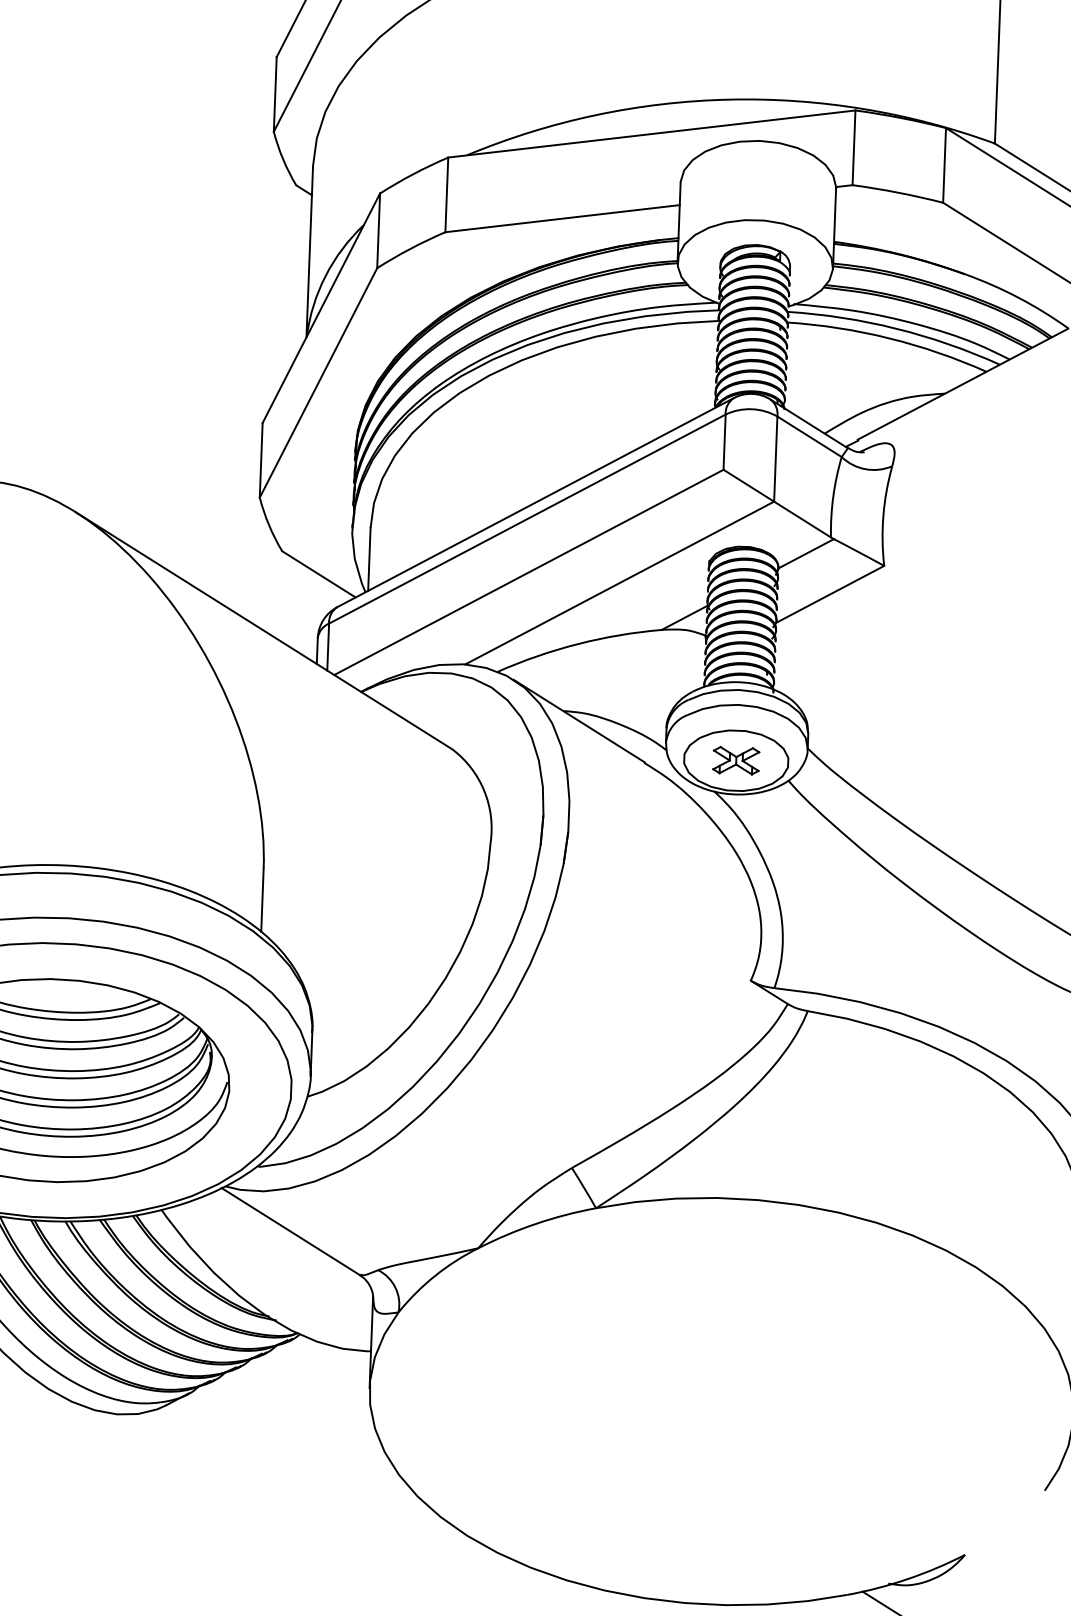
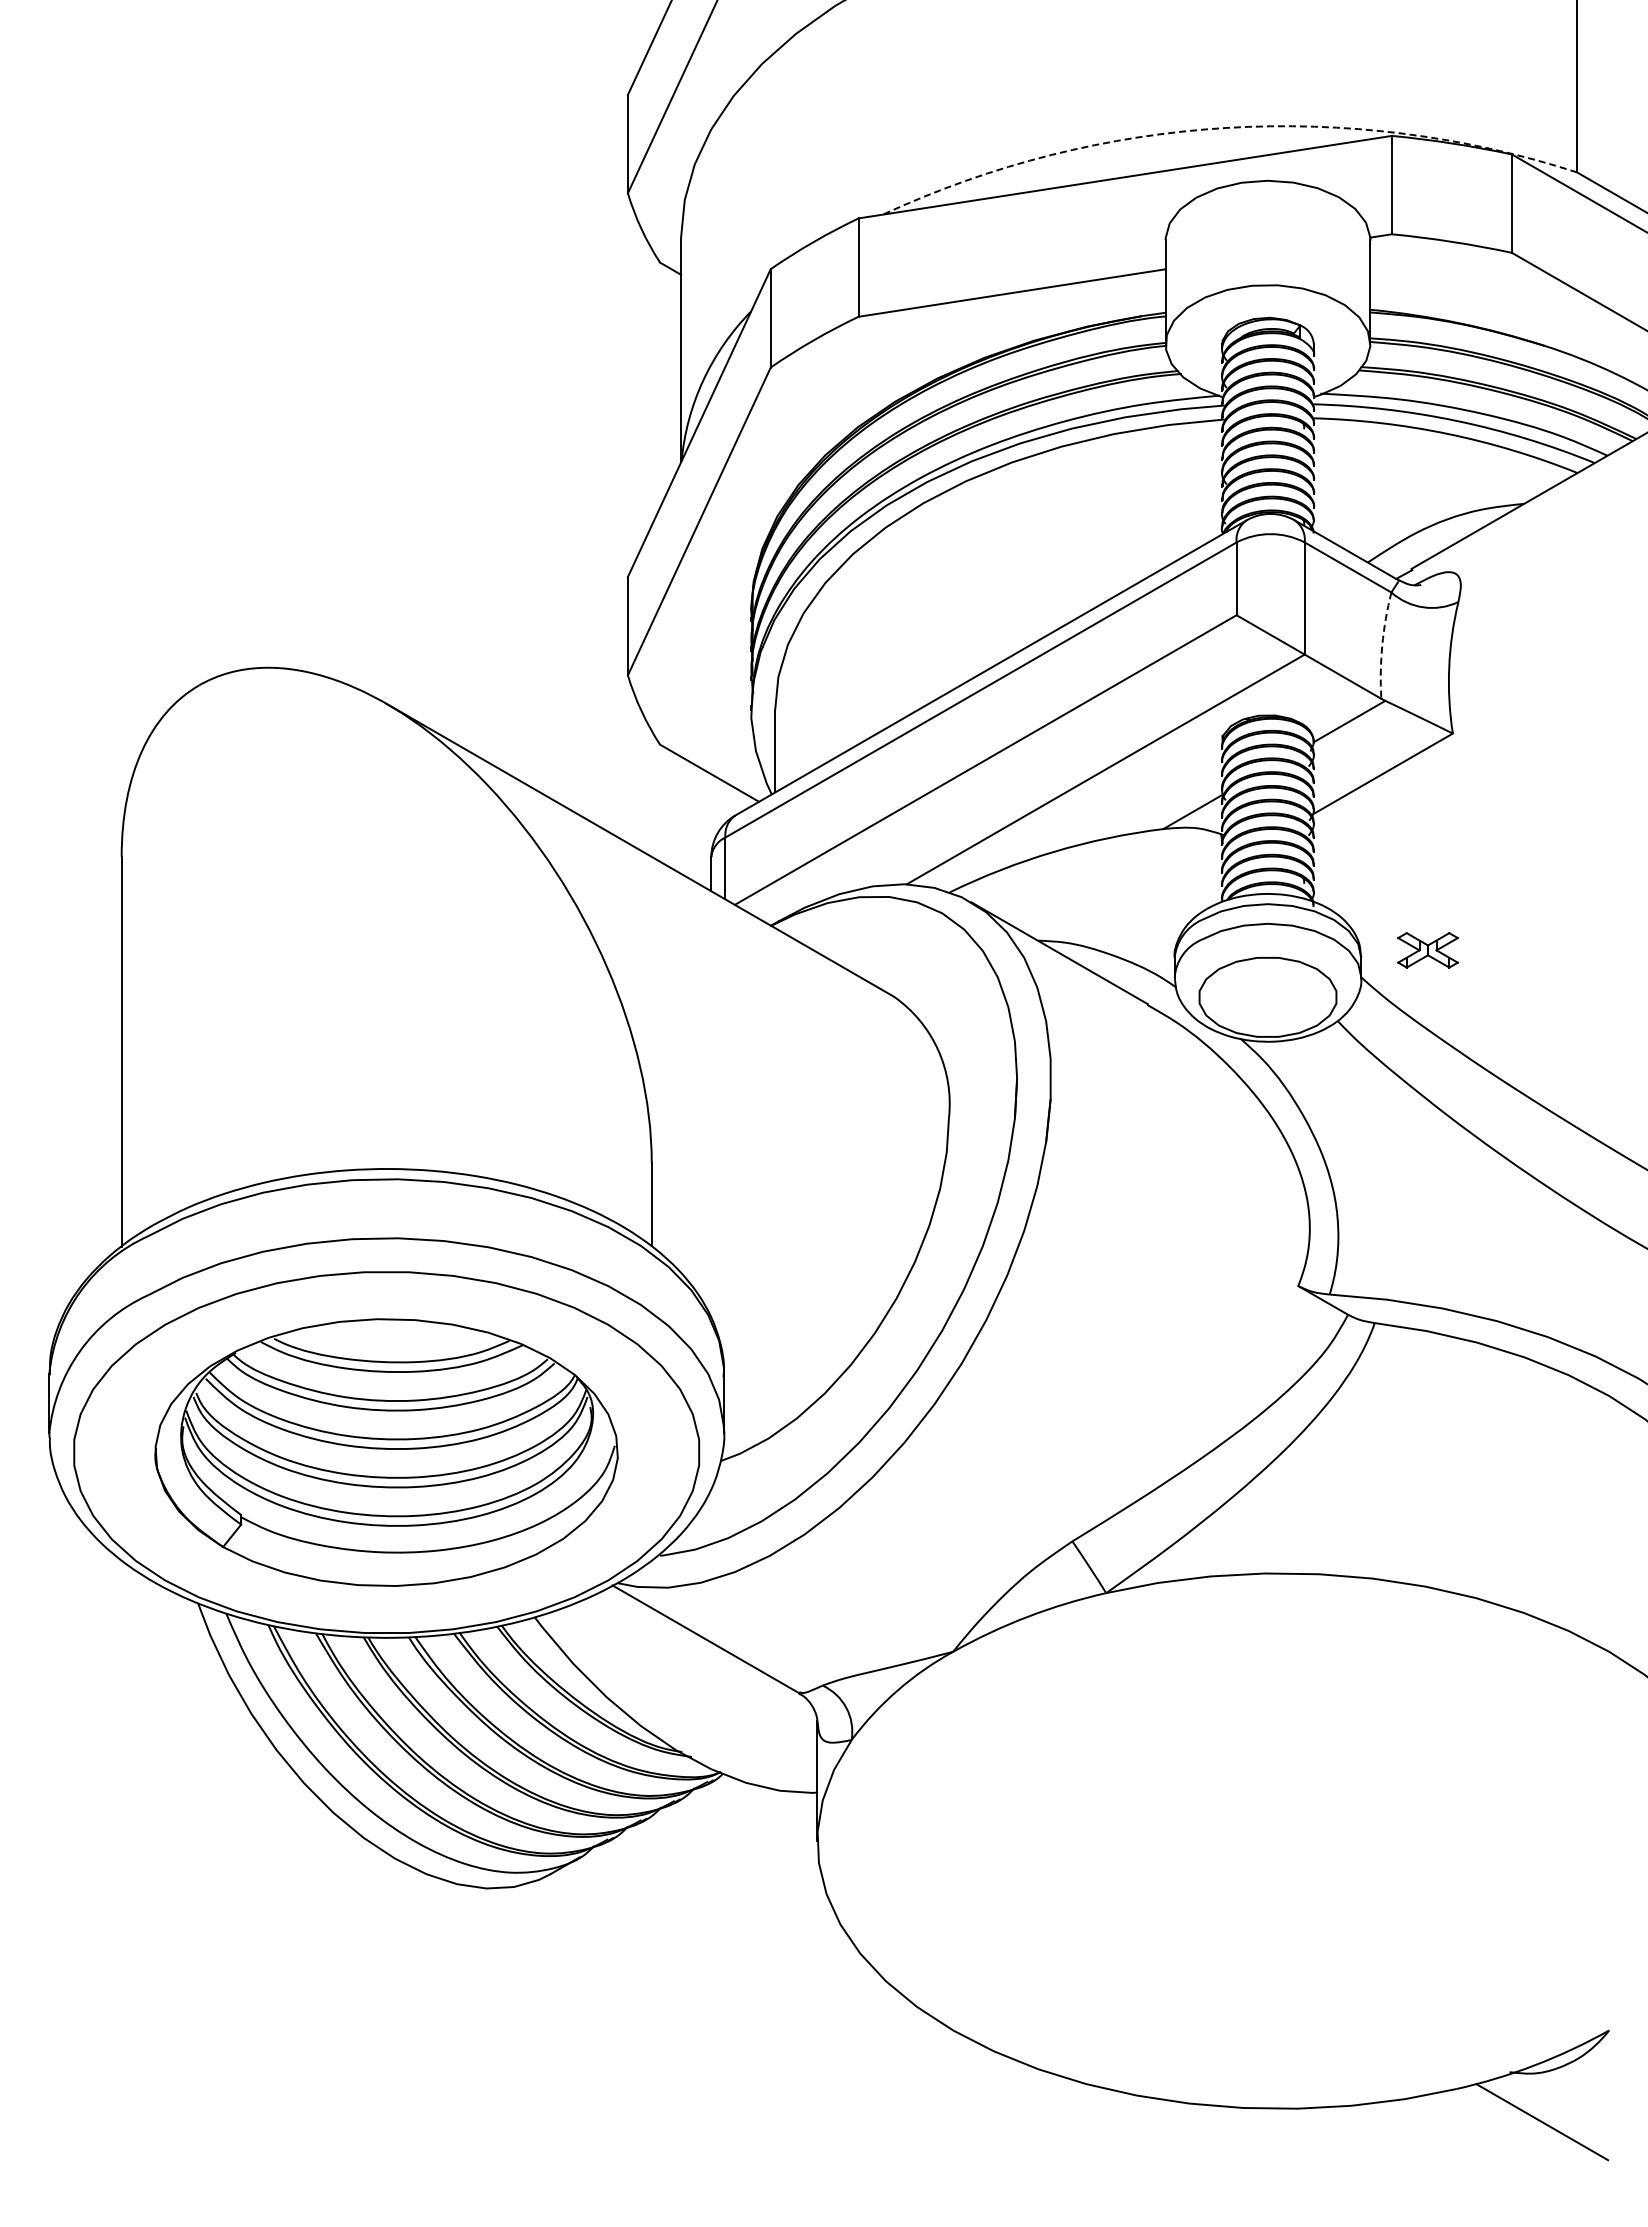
arc: (730, 99) -> (1226, 127), solid -> dashed
arc: (833, 497) -> (1382, 645), solid -> dashed
part: (735, 760) -> (1427, 950), moved

